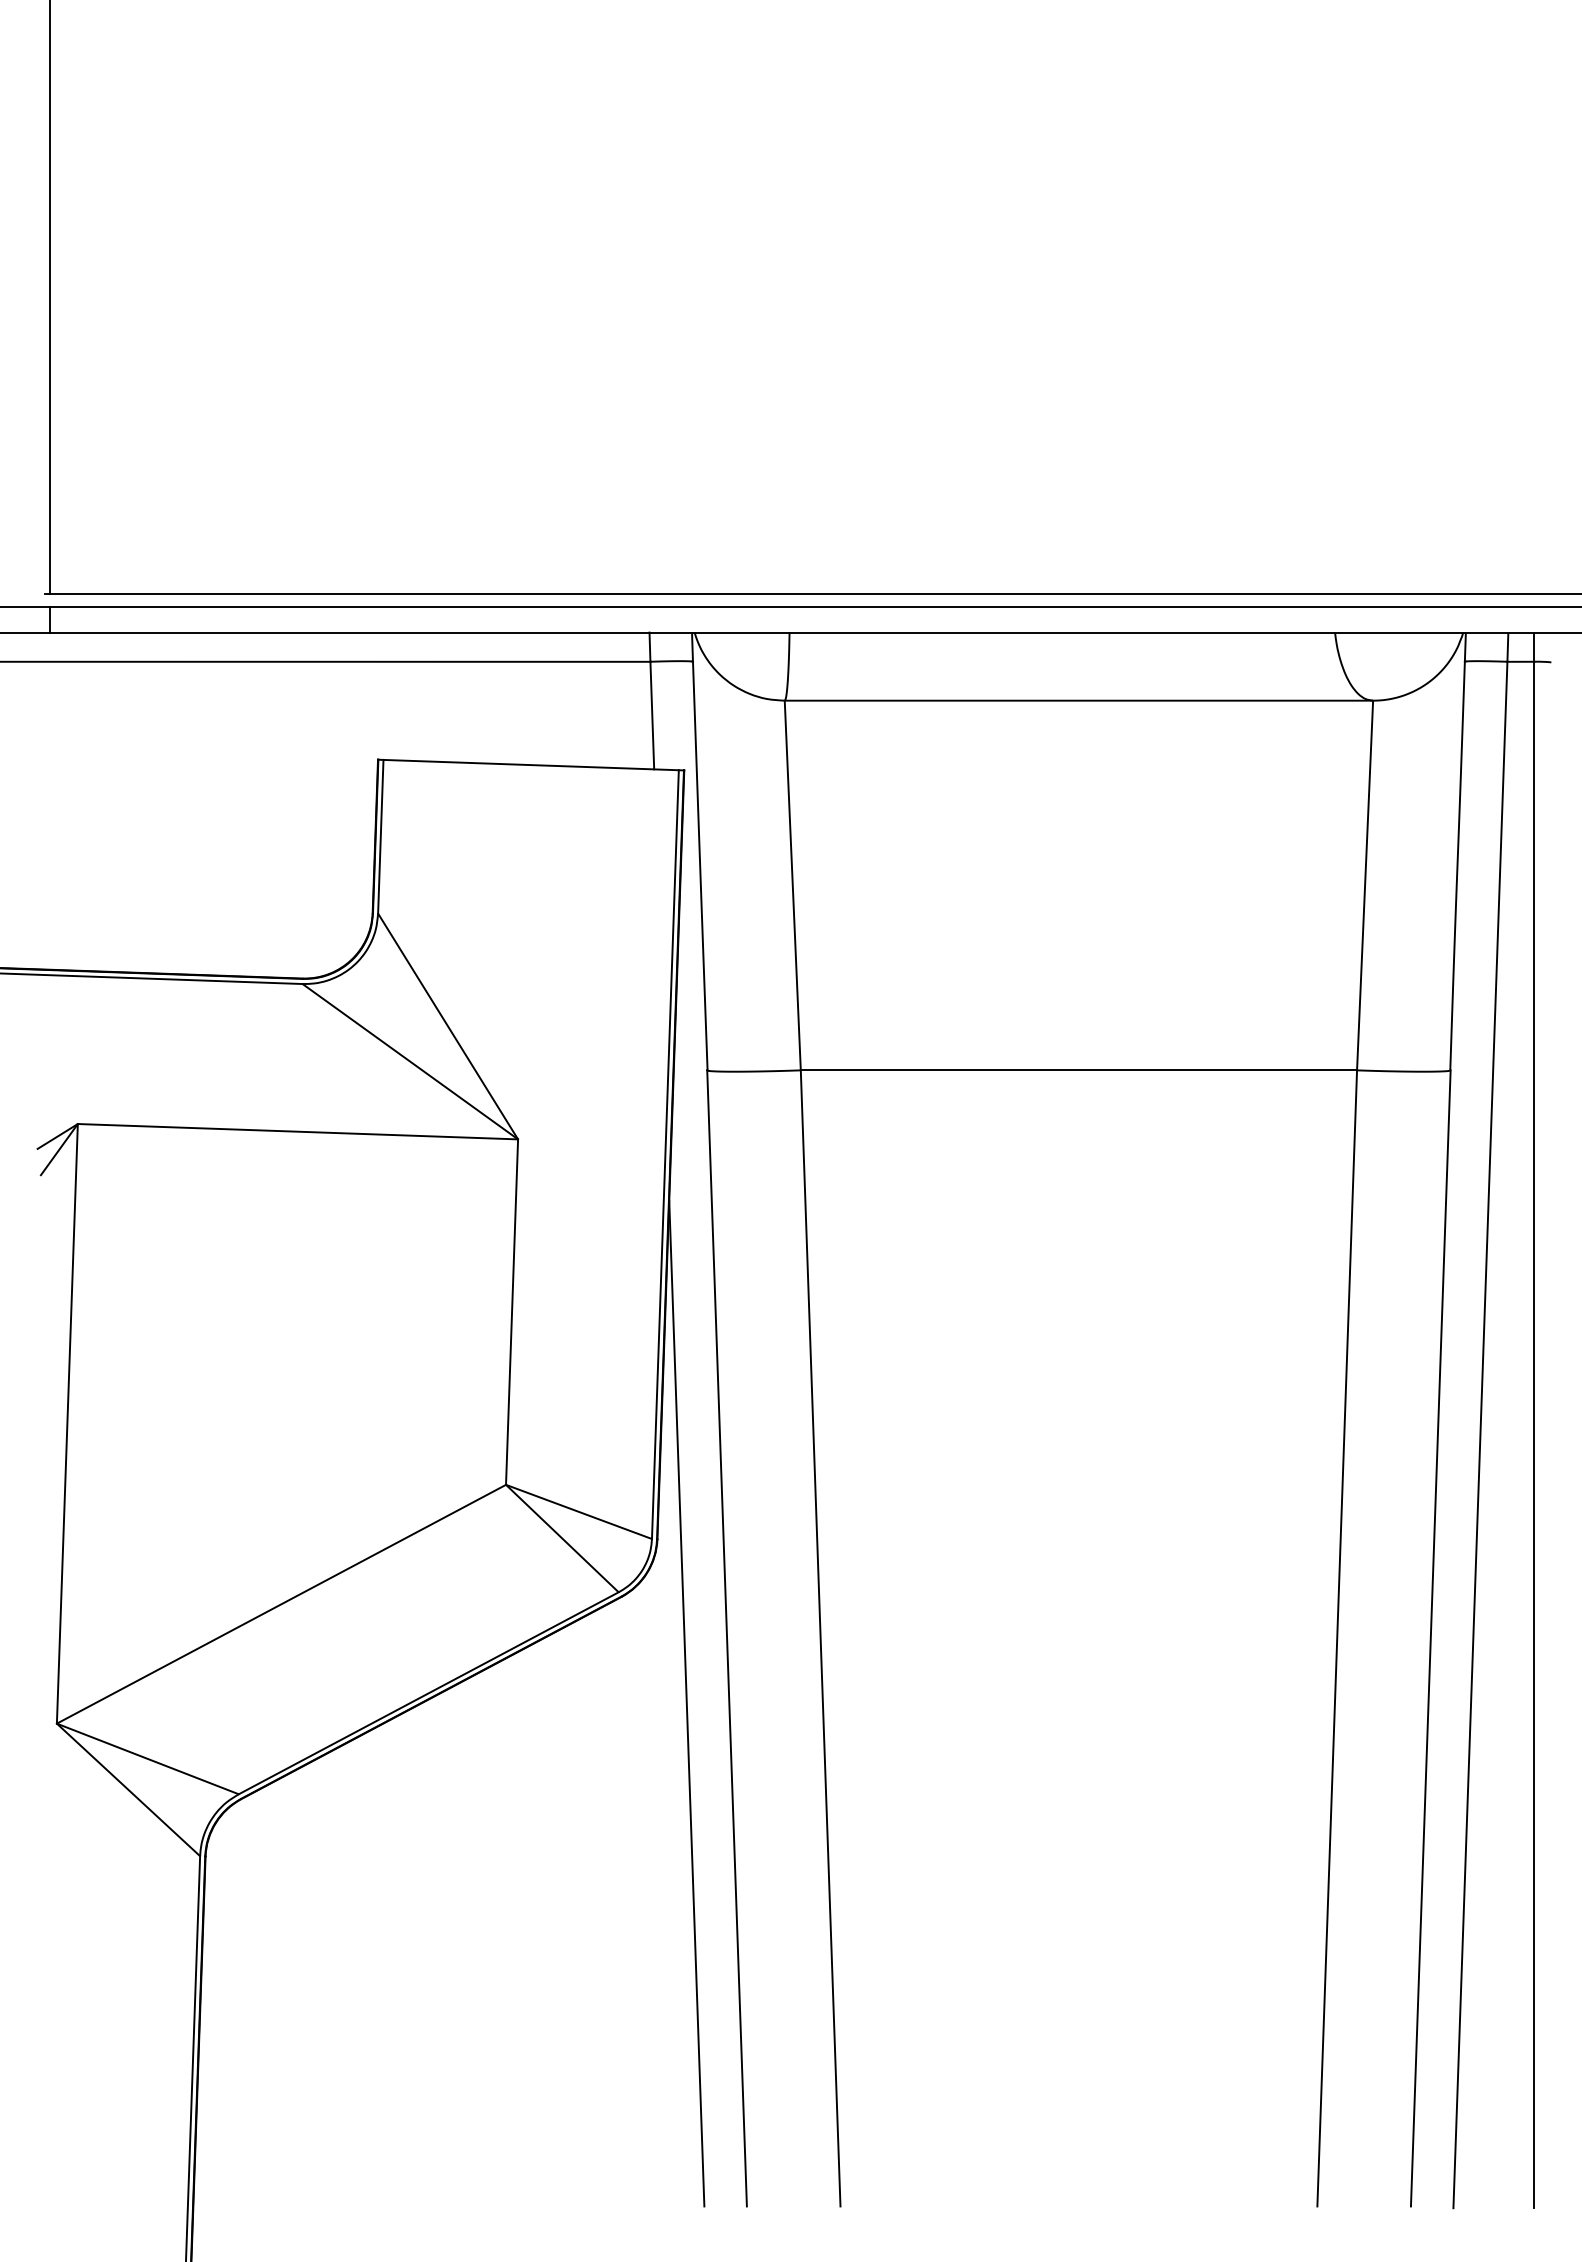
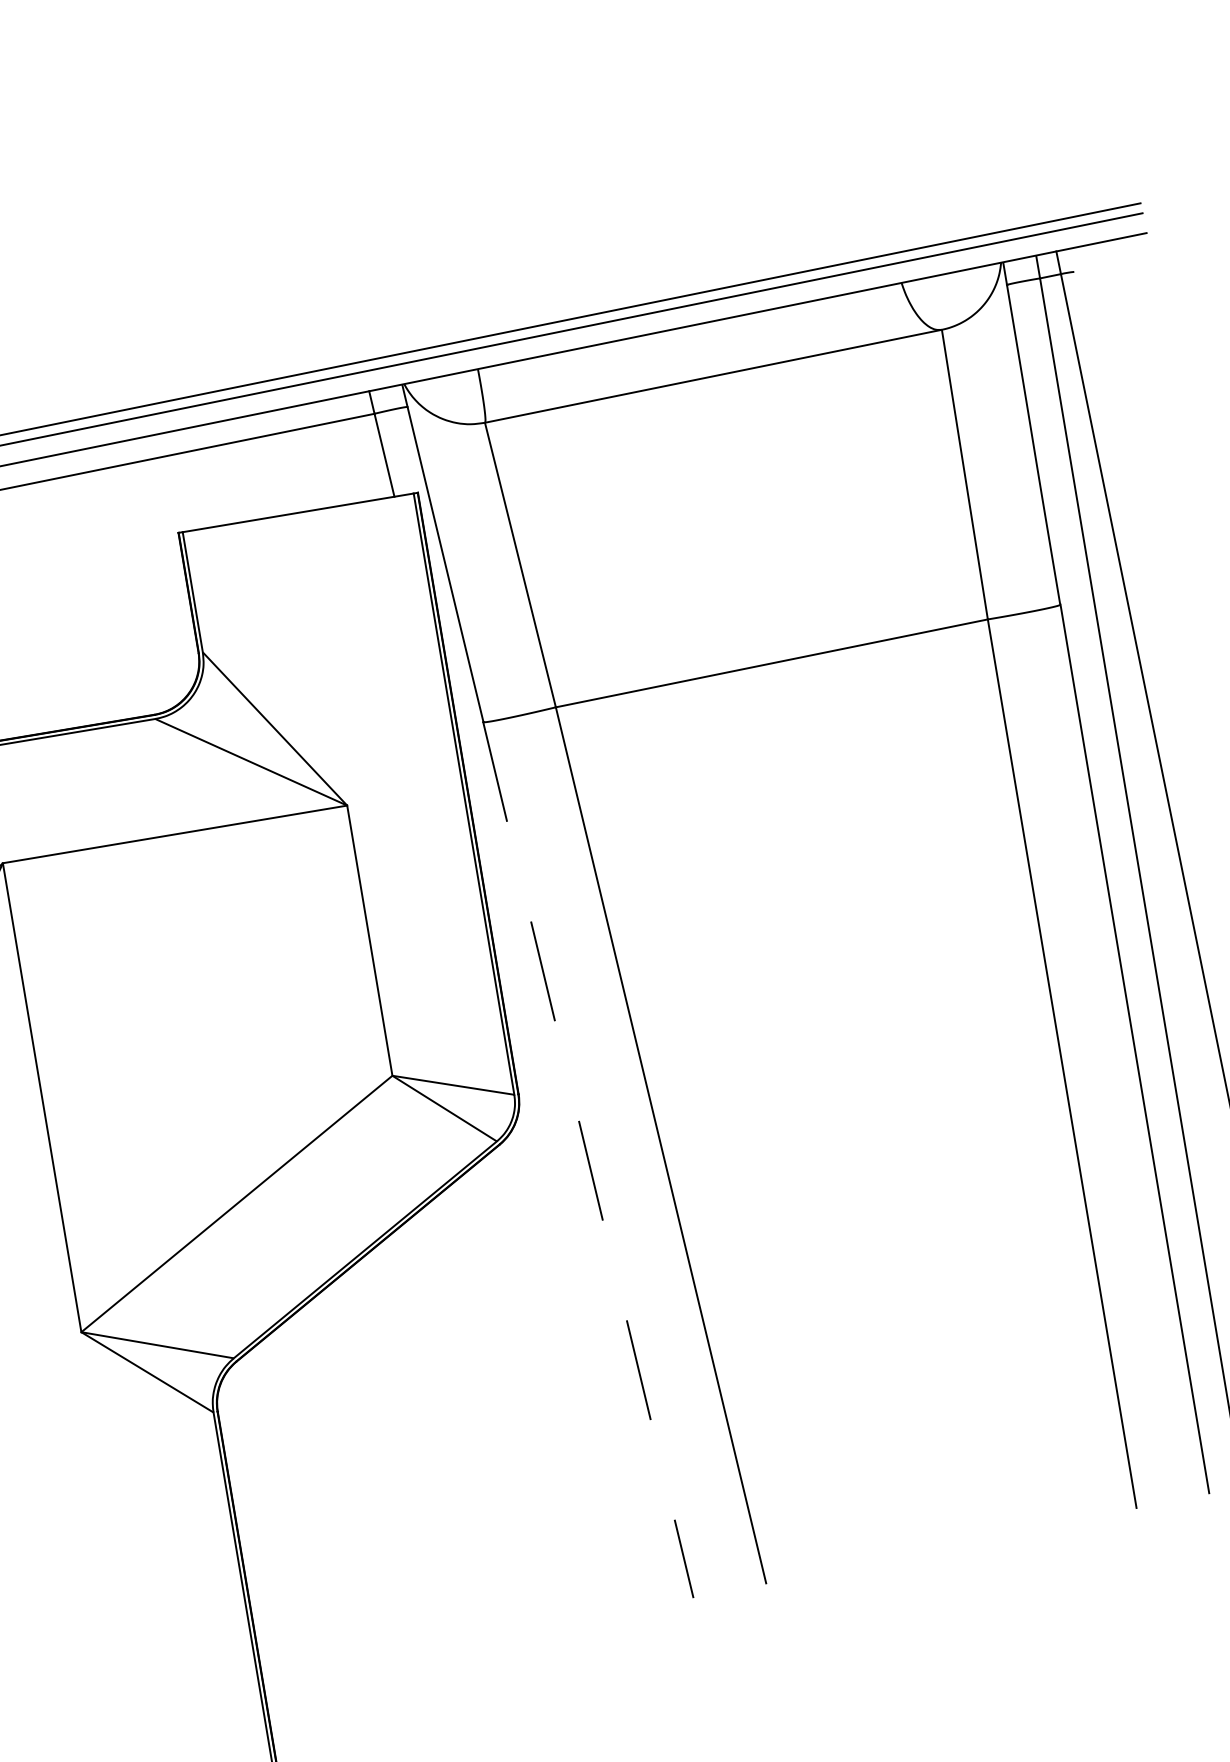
line: (727, 1638) -> (588, 1160), solid -> dashed
line: (686, 1703) -> (567, 1217), removed

